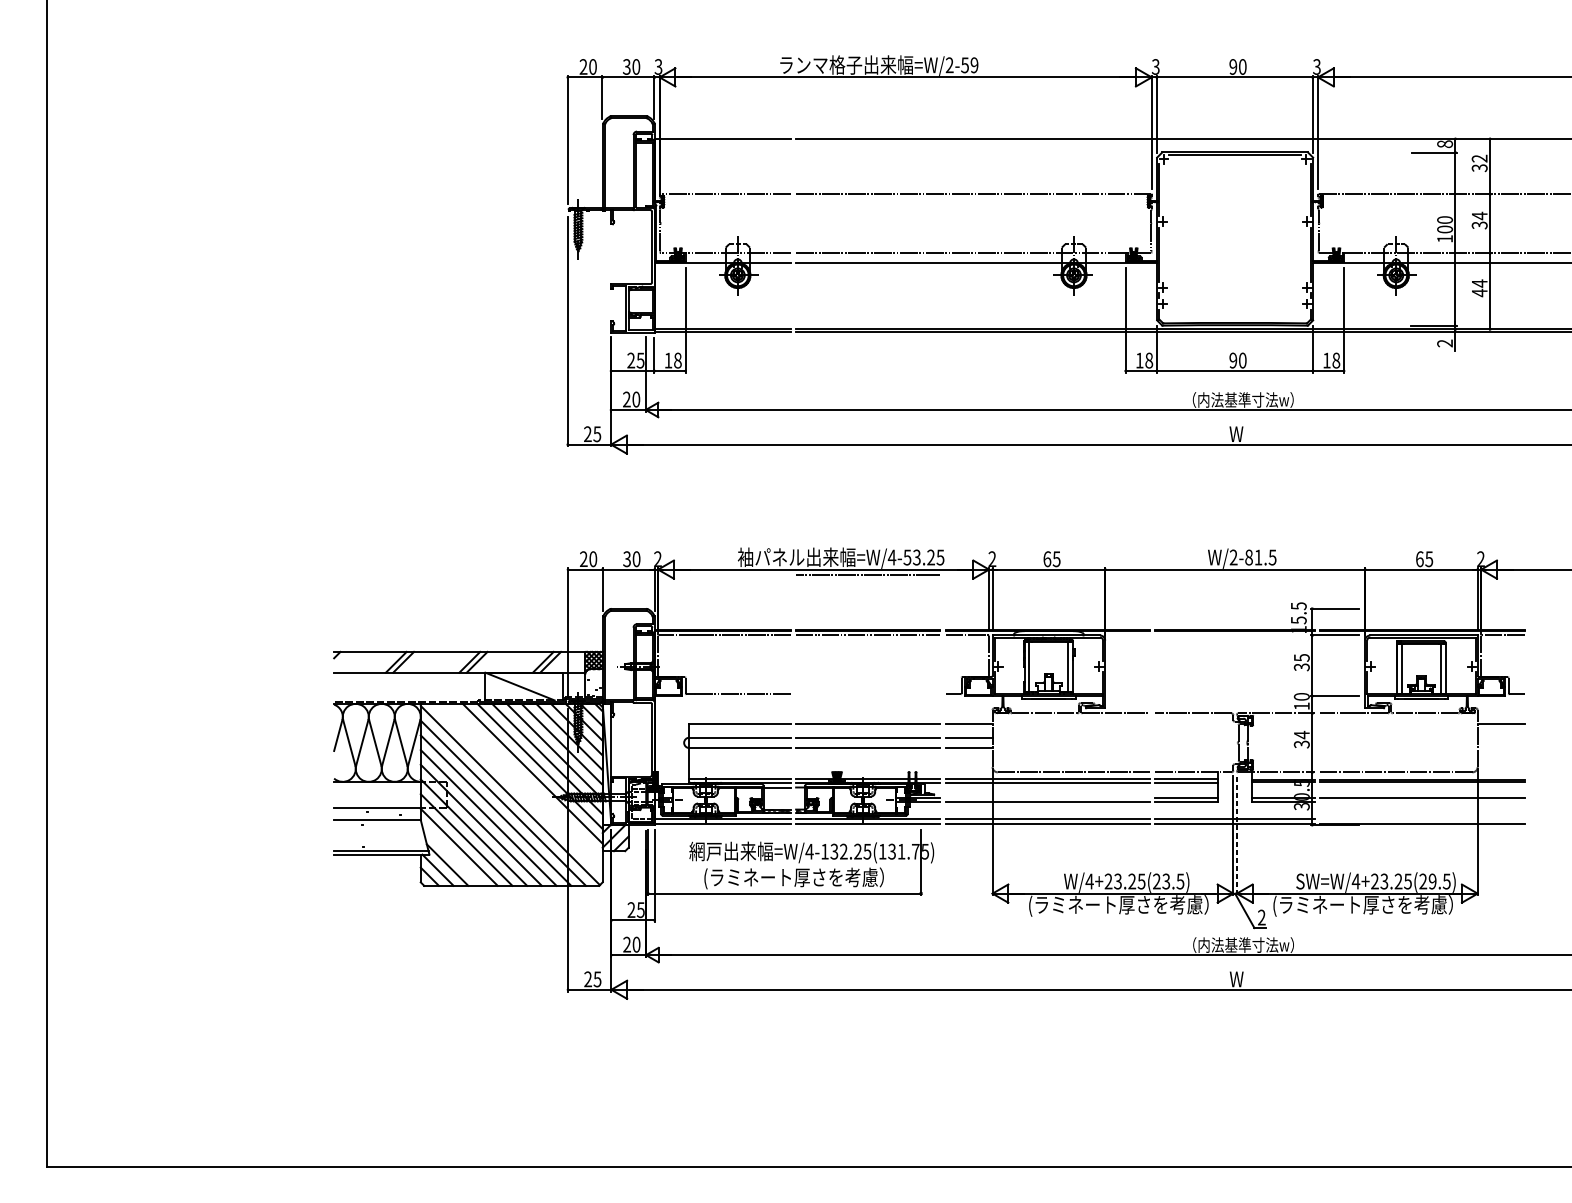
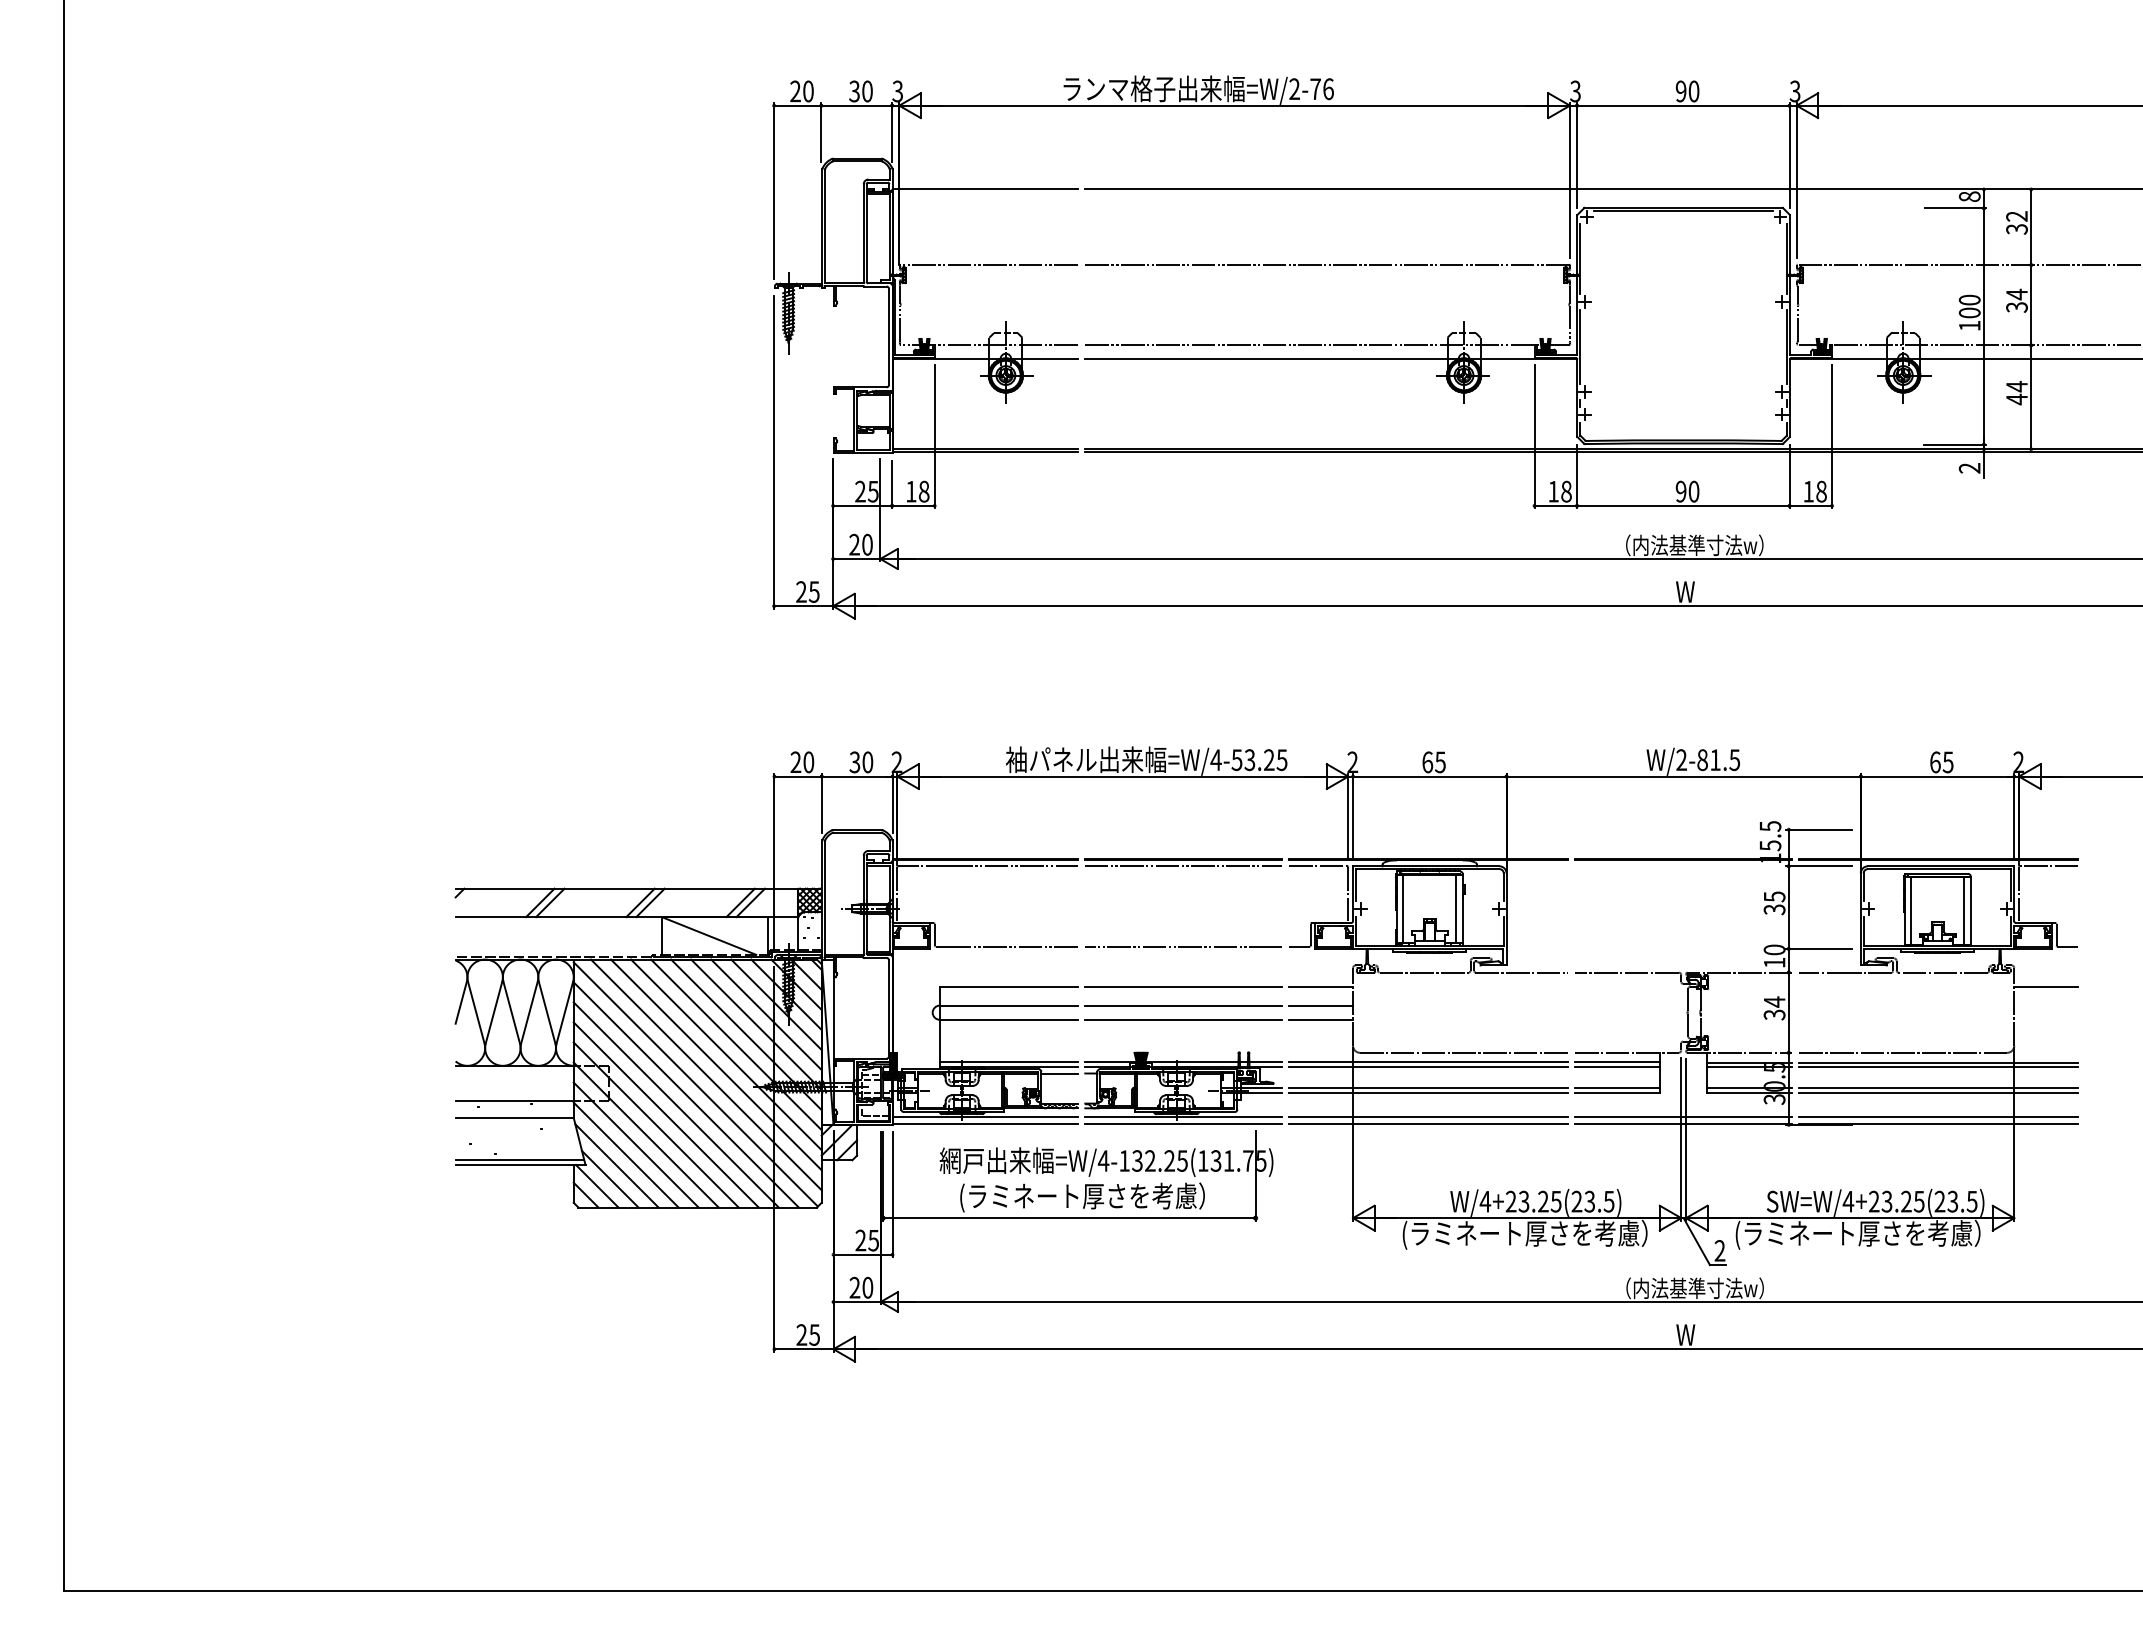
text: (969, 65) -> (1321, 89), =W/2-59 -> =W/2-76
line: (868, 574) -> (1183, 946), moved
line: (525, 780) -> (716, 1064), added
line: (517, 788) -> (705, 1074), added
line: (1047, 798) -> (1428, 1088), added
line: (1422, 802) -> (1938, 1093), added
line: (1422, 819) -> (1938, 1117), added
line: (1237, 835) -> (1686, 1139), dashed -> solid
line: (452, 854) -> (616, 1165), added
text: (1432, 881) -> (1952, 1201), SW=W/4+23.25(29.5) -> SW=W/4+23.25(23.5)

